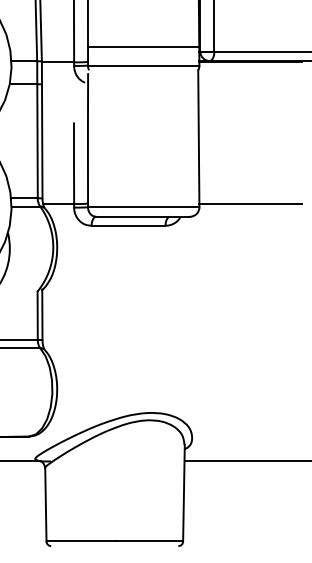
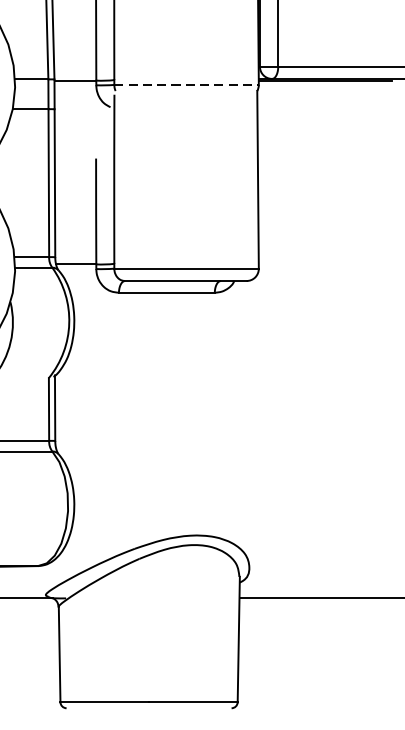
line: (143, 47) -> (186, 61), removed
line: (143, 65) -> (186, 84), solid -> dashed
line: (250, 203) -> (325, 263), removed

